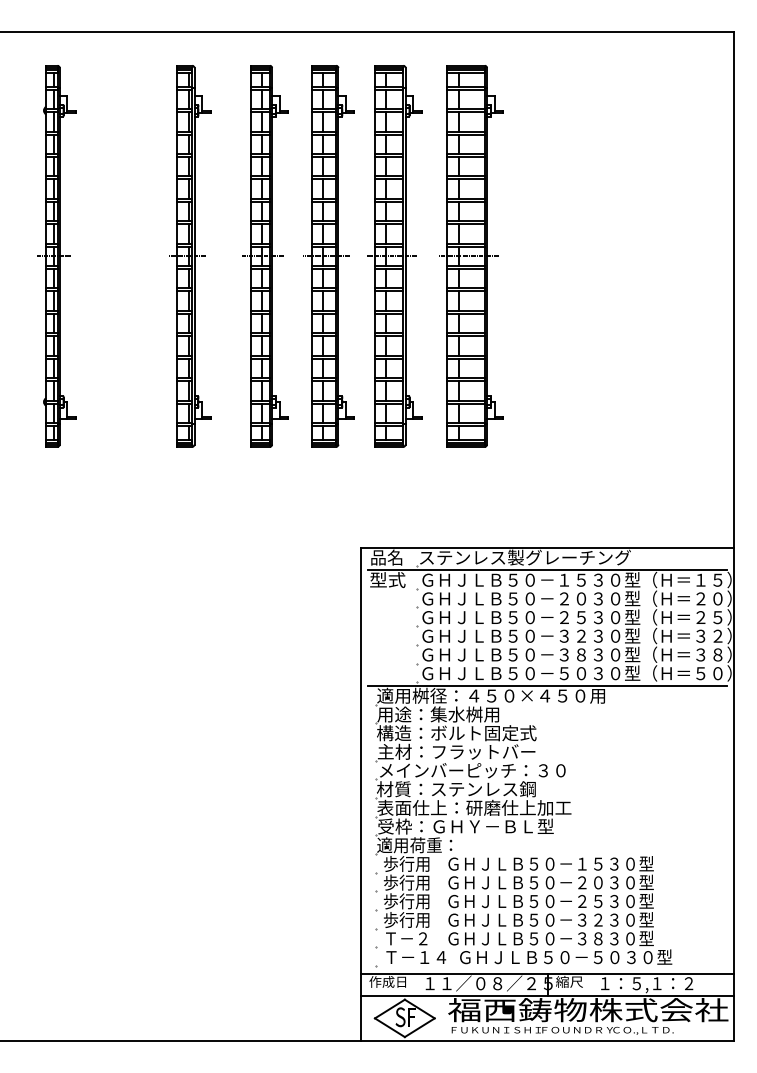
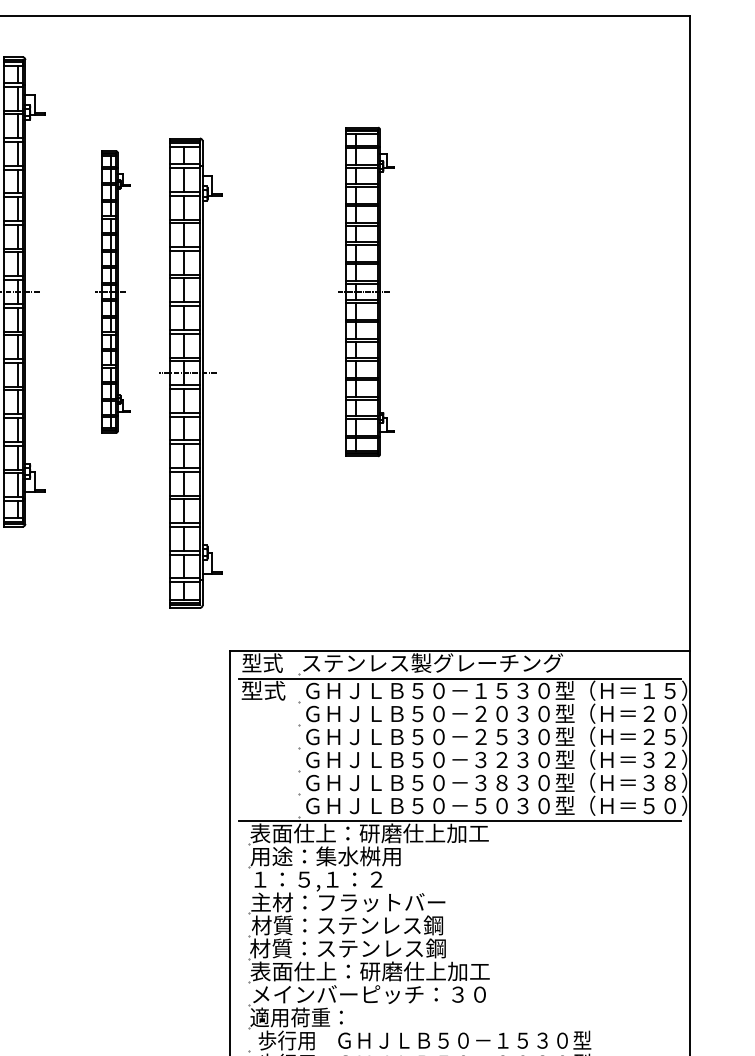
part: (265, 256) -> (112, 292), size x0.6
part: (328, 256) -> (190, 373), moved
part: (394, 256) -> (271, 292), removed
part: (471, 256) -> (366, 292), size x0.7
text: (386, 557) -> (261, 662), 品名 -> 型式
text: (490, 695) -> (390, 832), 適用桝径：４５０×４５０用 -> 表面仕上：研磨仕上加工
text: (456, 733) -> (348, 879), 構造：ボルト固定式 -> １：５,１：２
text: (471, 770) -> (366, 925), メインバーピッチ：３０ -> 材質：ステンレス鋼
text: (473, 826) -> (369, 994), 受枠：ＧＨＹ－ＢＬ型 -> メインバーピッチ：３０

